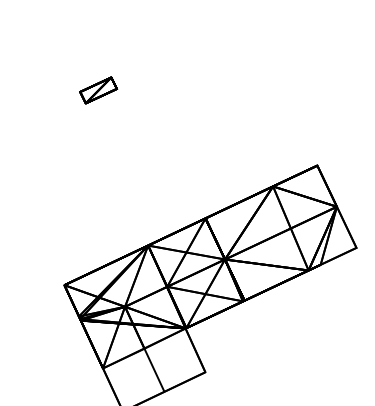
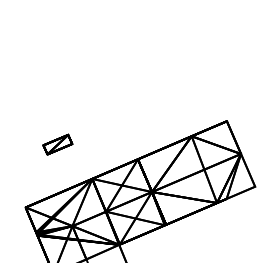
part: (98, 90) -> (57, 144), moved

